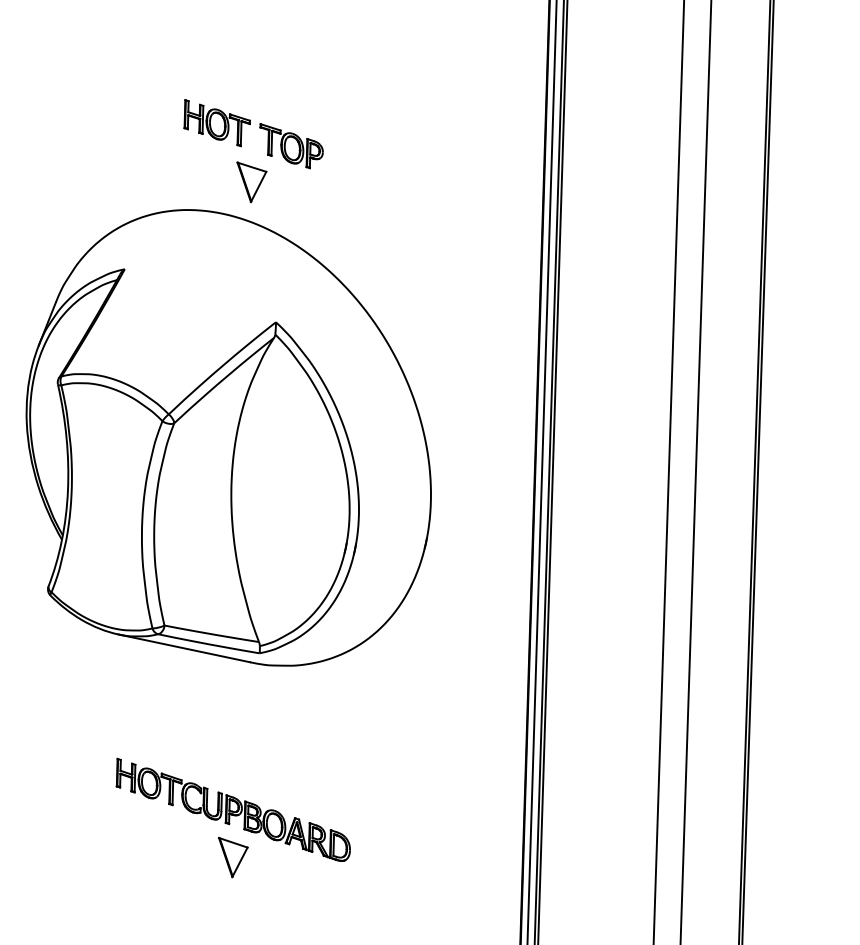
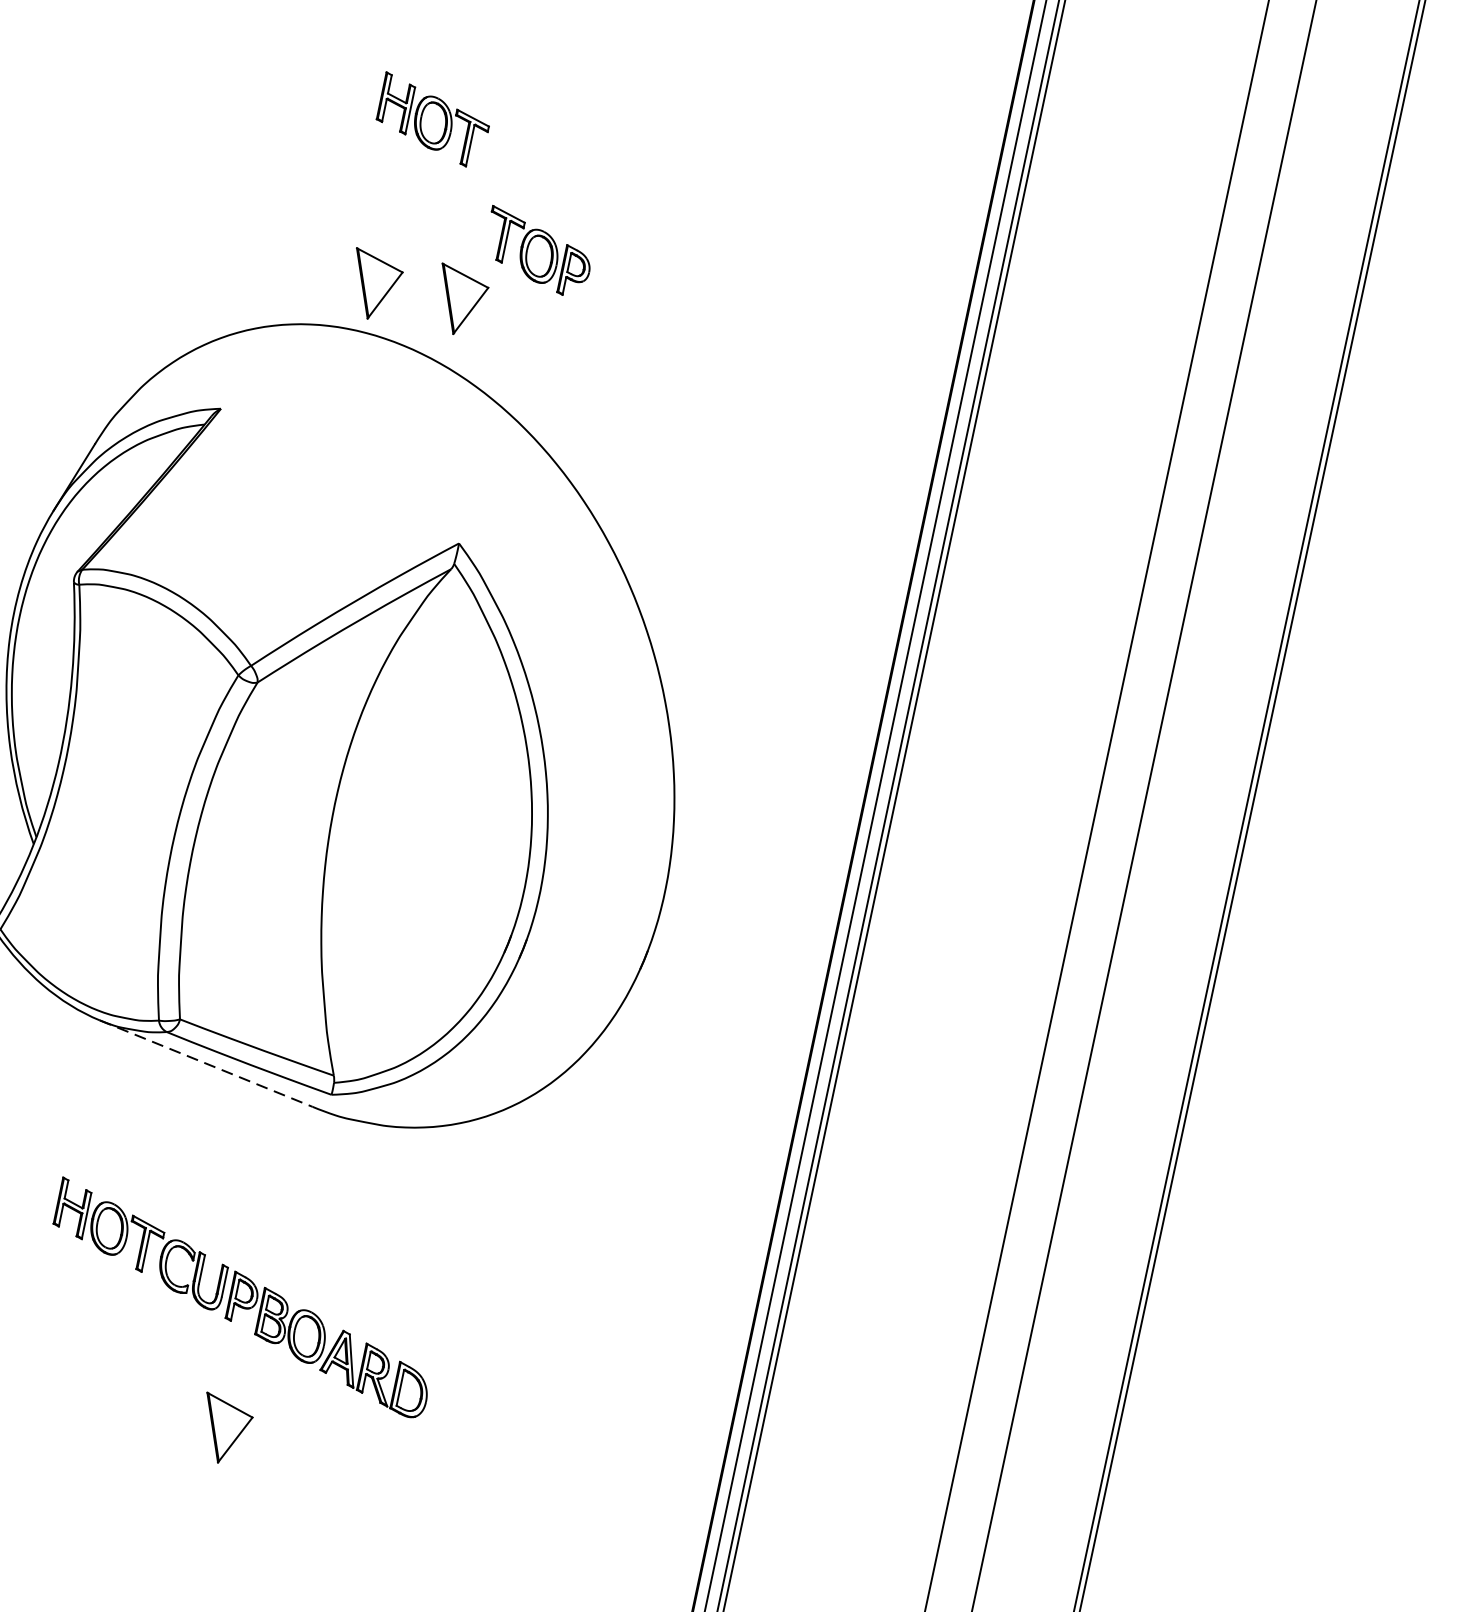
part: (216, 123) -> (431, 121), moved
part: (200, 182) -> (374, 285), added
line: (184, 648) -> (206, 1063), solid -> dashed
part: (232, 809) -> (241, 1297), moved

